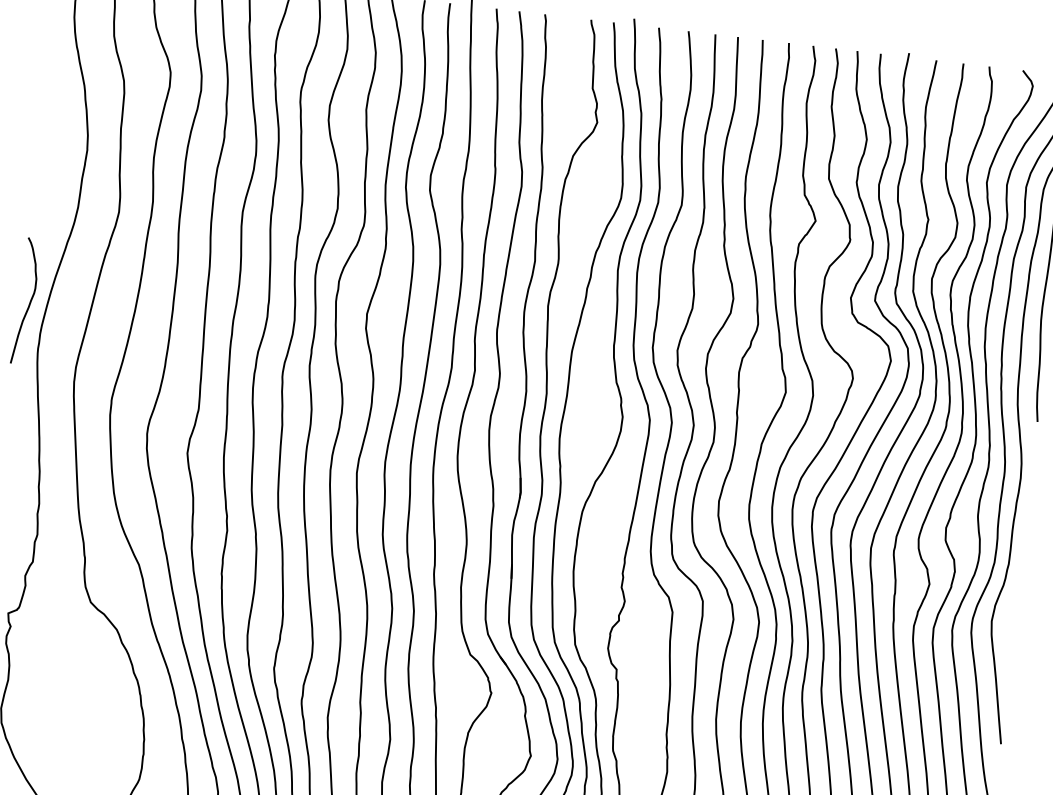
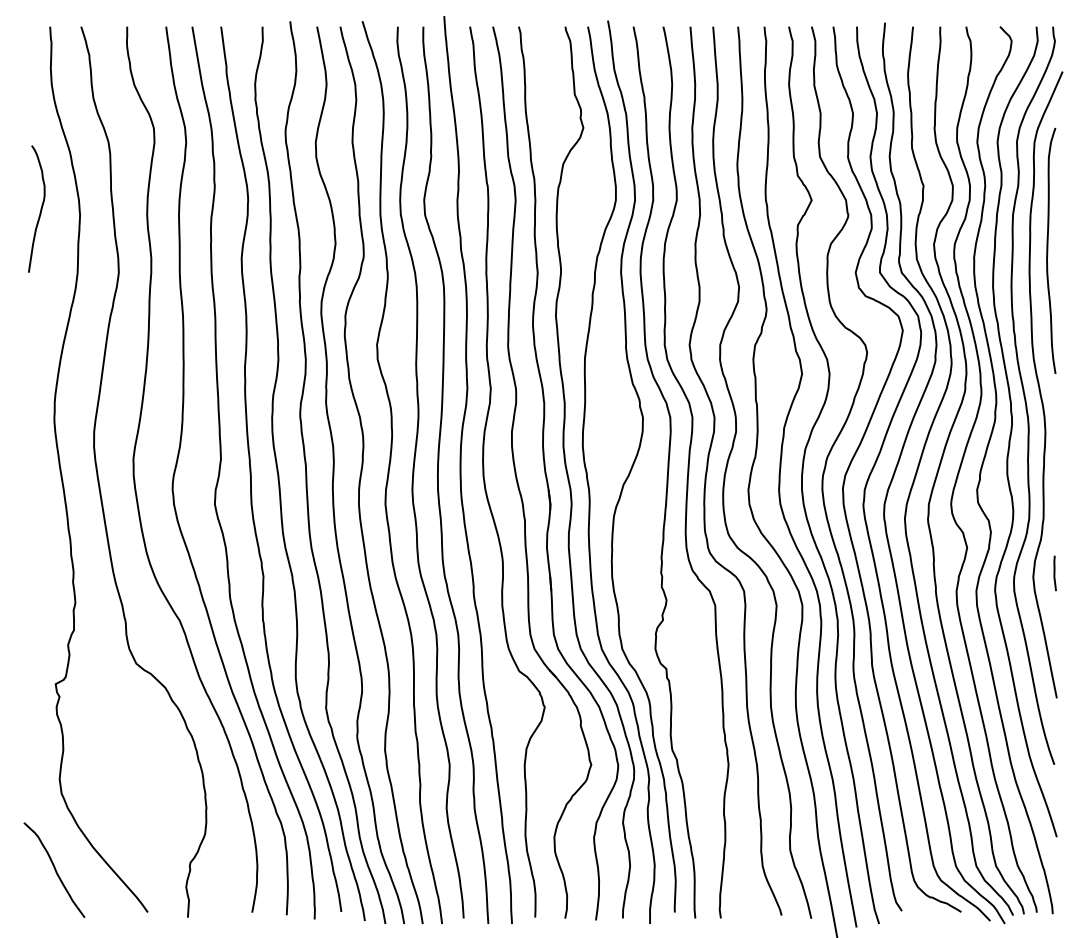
curve: (29, 301) -> (40, 208), moved
line: (1013, 619) -> (1054, 573), added

